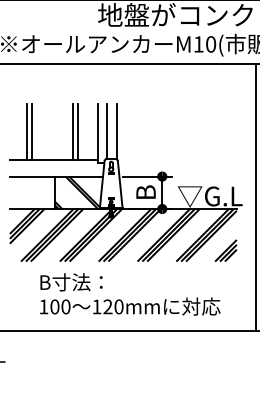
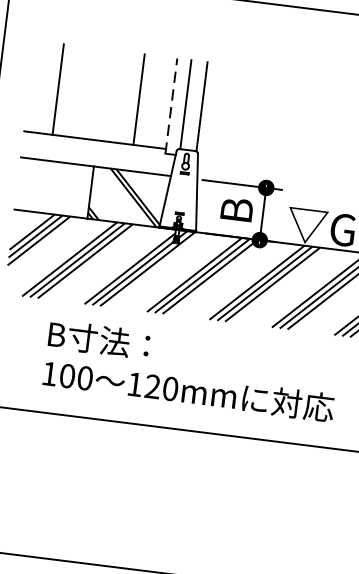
line: (32, 132) -> (66, 90), removed
line: (72, 132) -> (130, 99), removed
line: (97, 133) -> (170, 105), solid -> dashed

